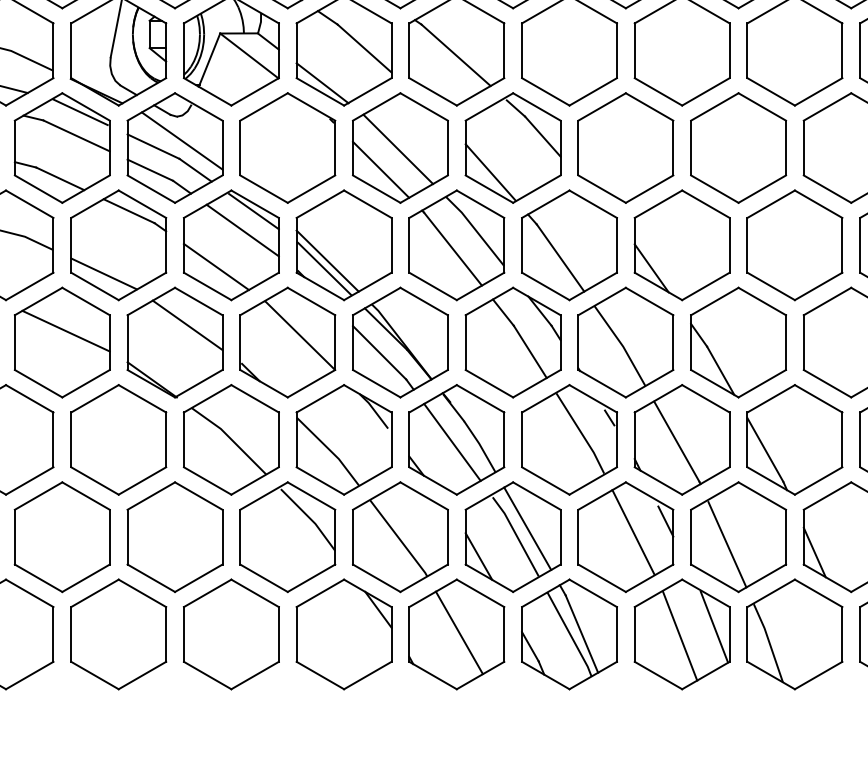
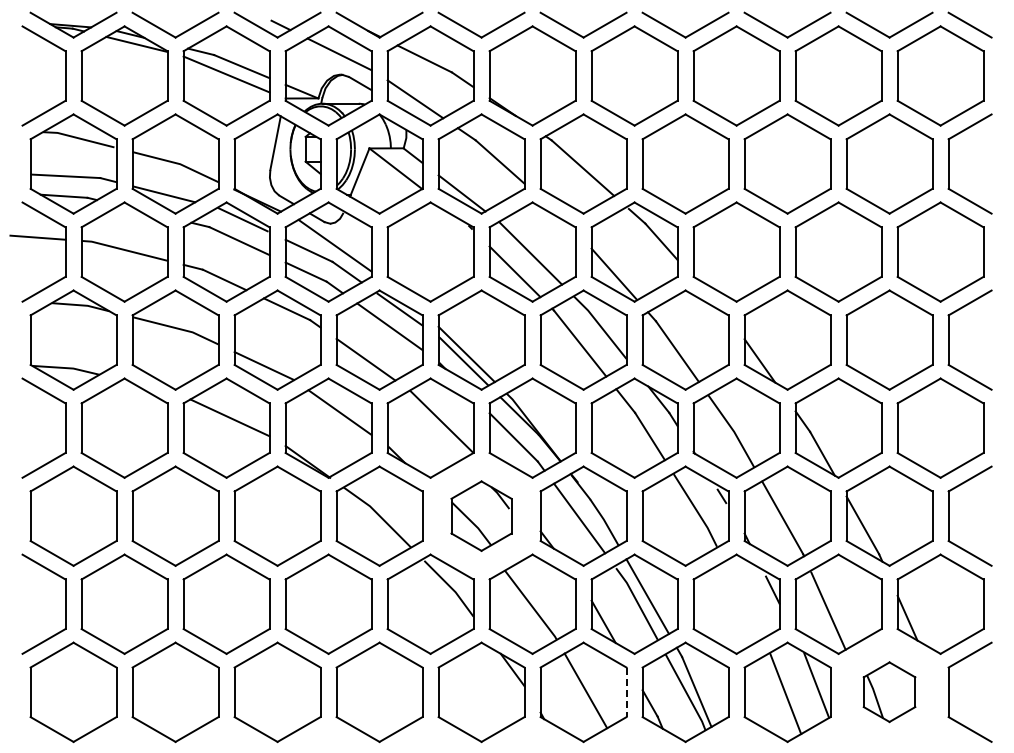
part: (344, 439) -> (481, 515), size x0.7
line: (633, 531) -> (743, 599), removed
part: (794, 633) -> (889, 691), size x0.6
line: (504, 634) -> (626, 692), solid -> dashed

